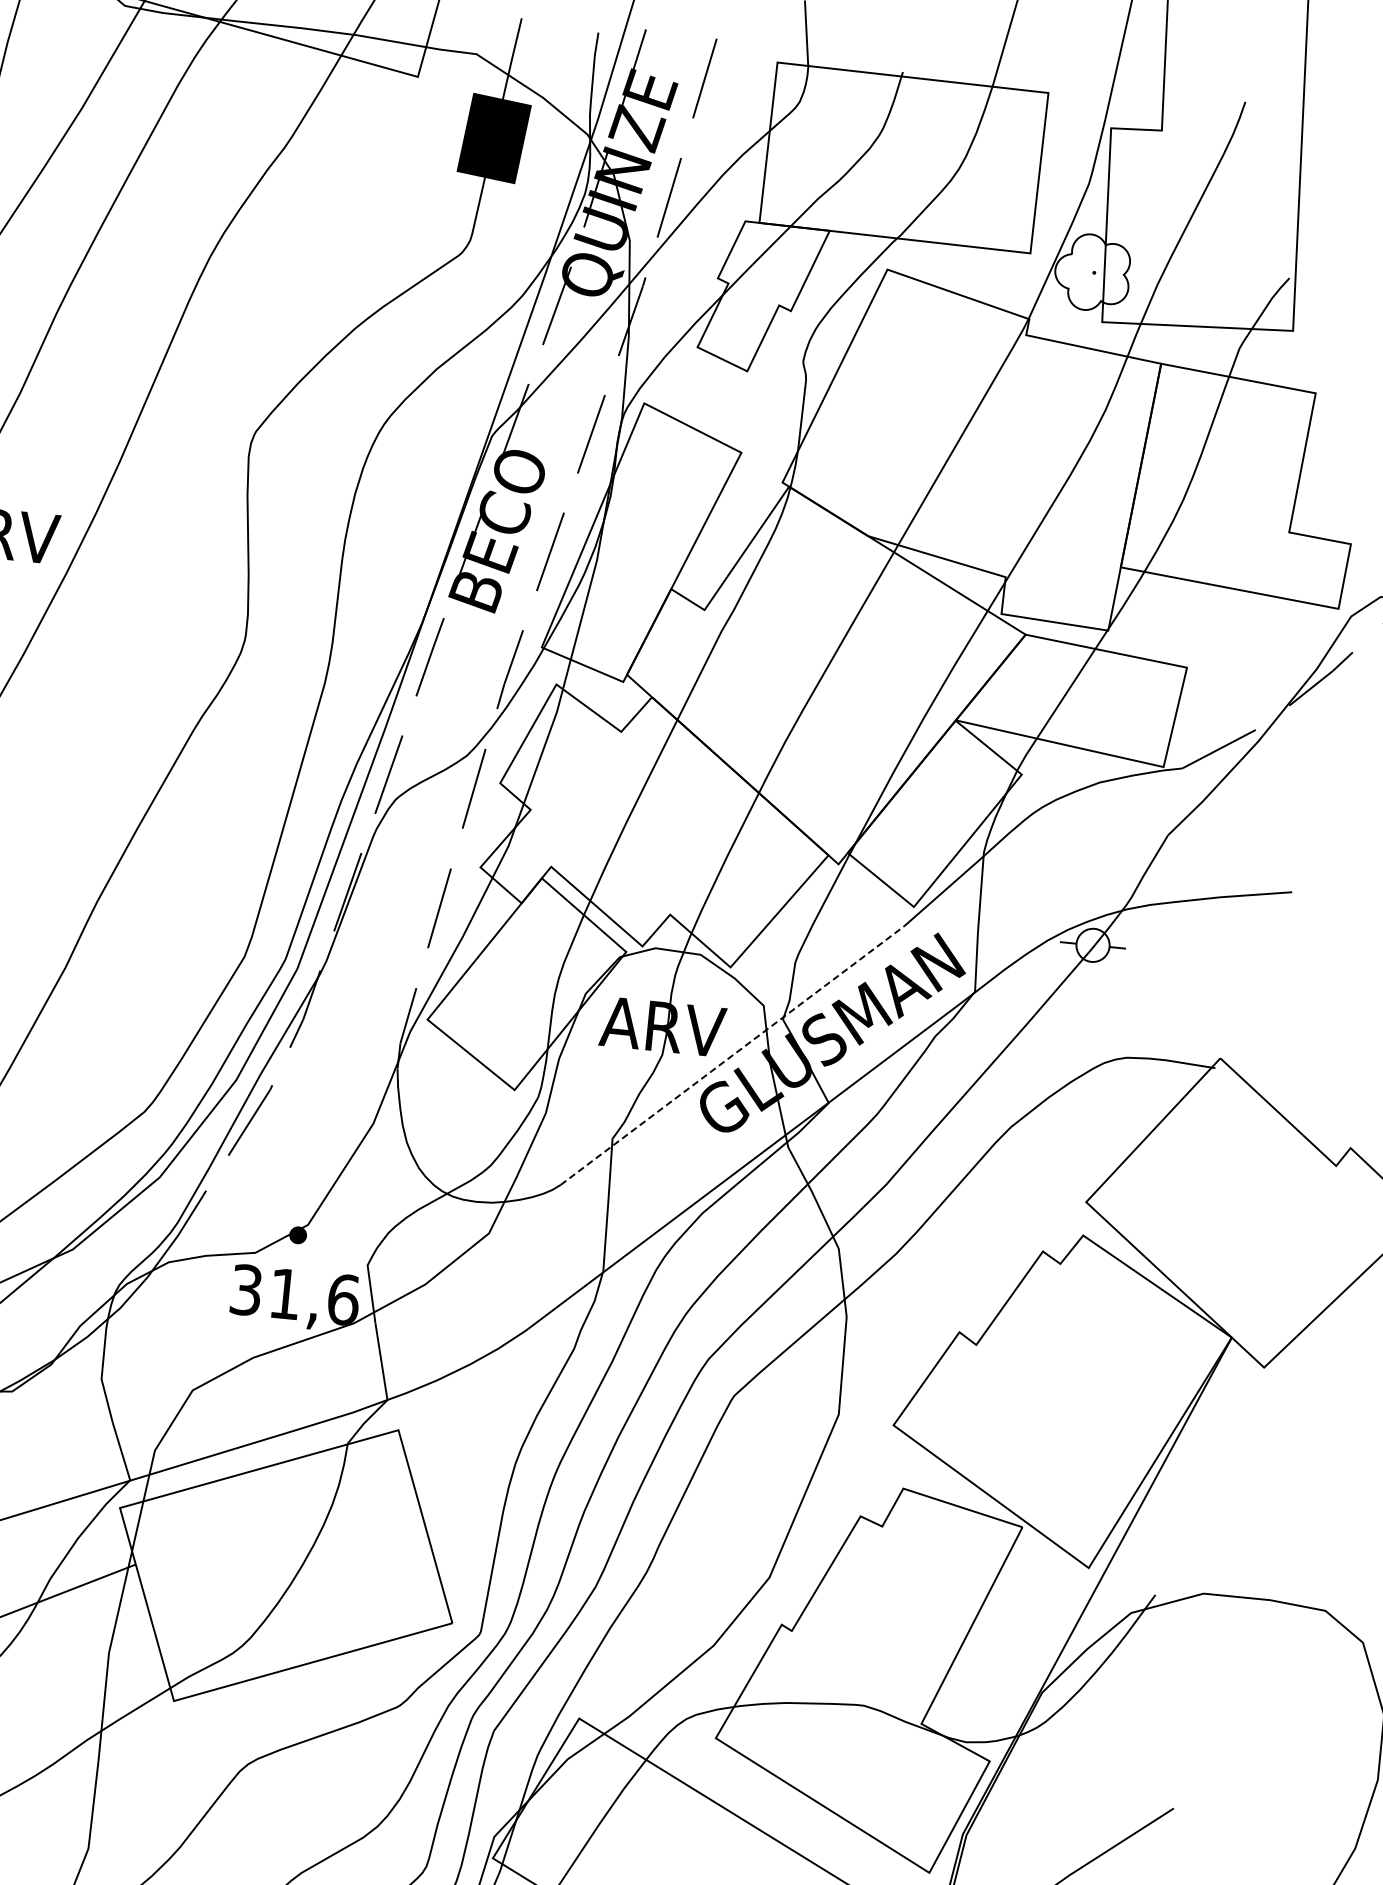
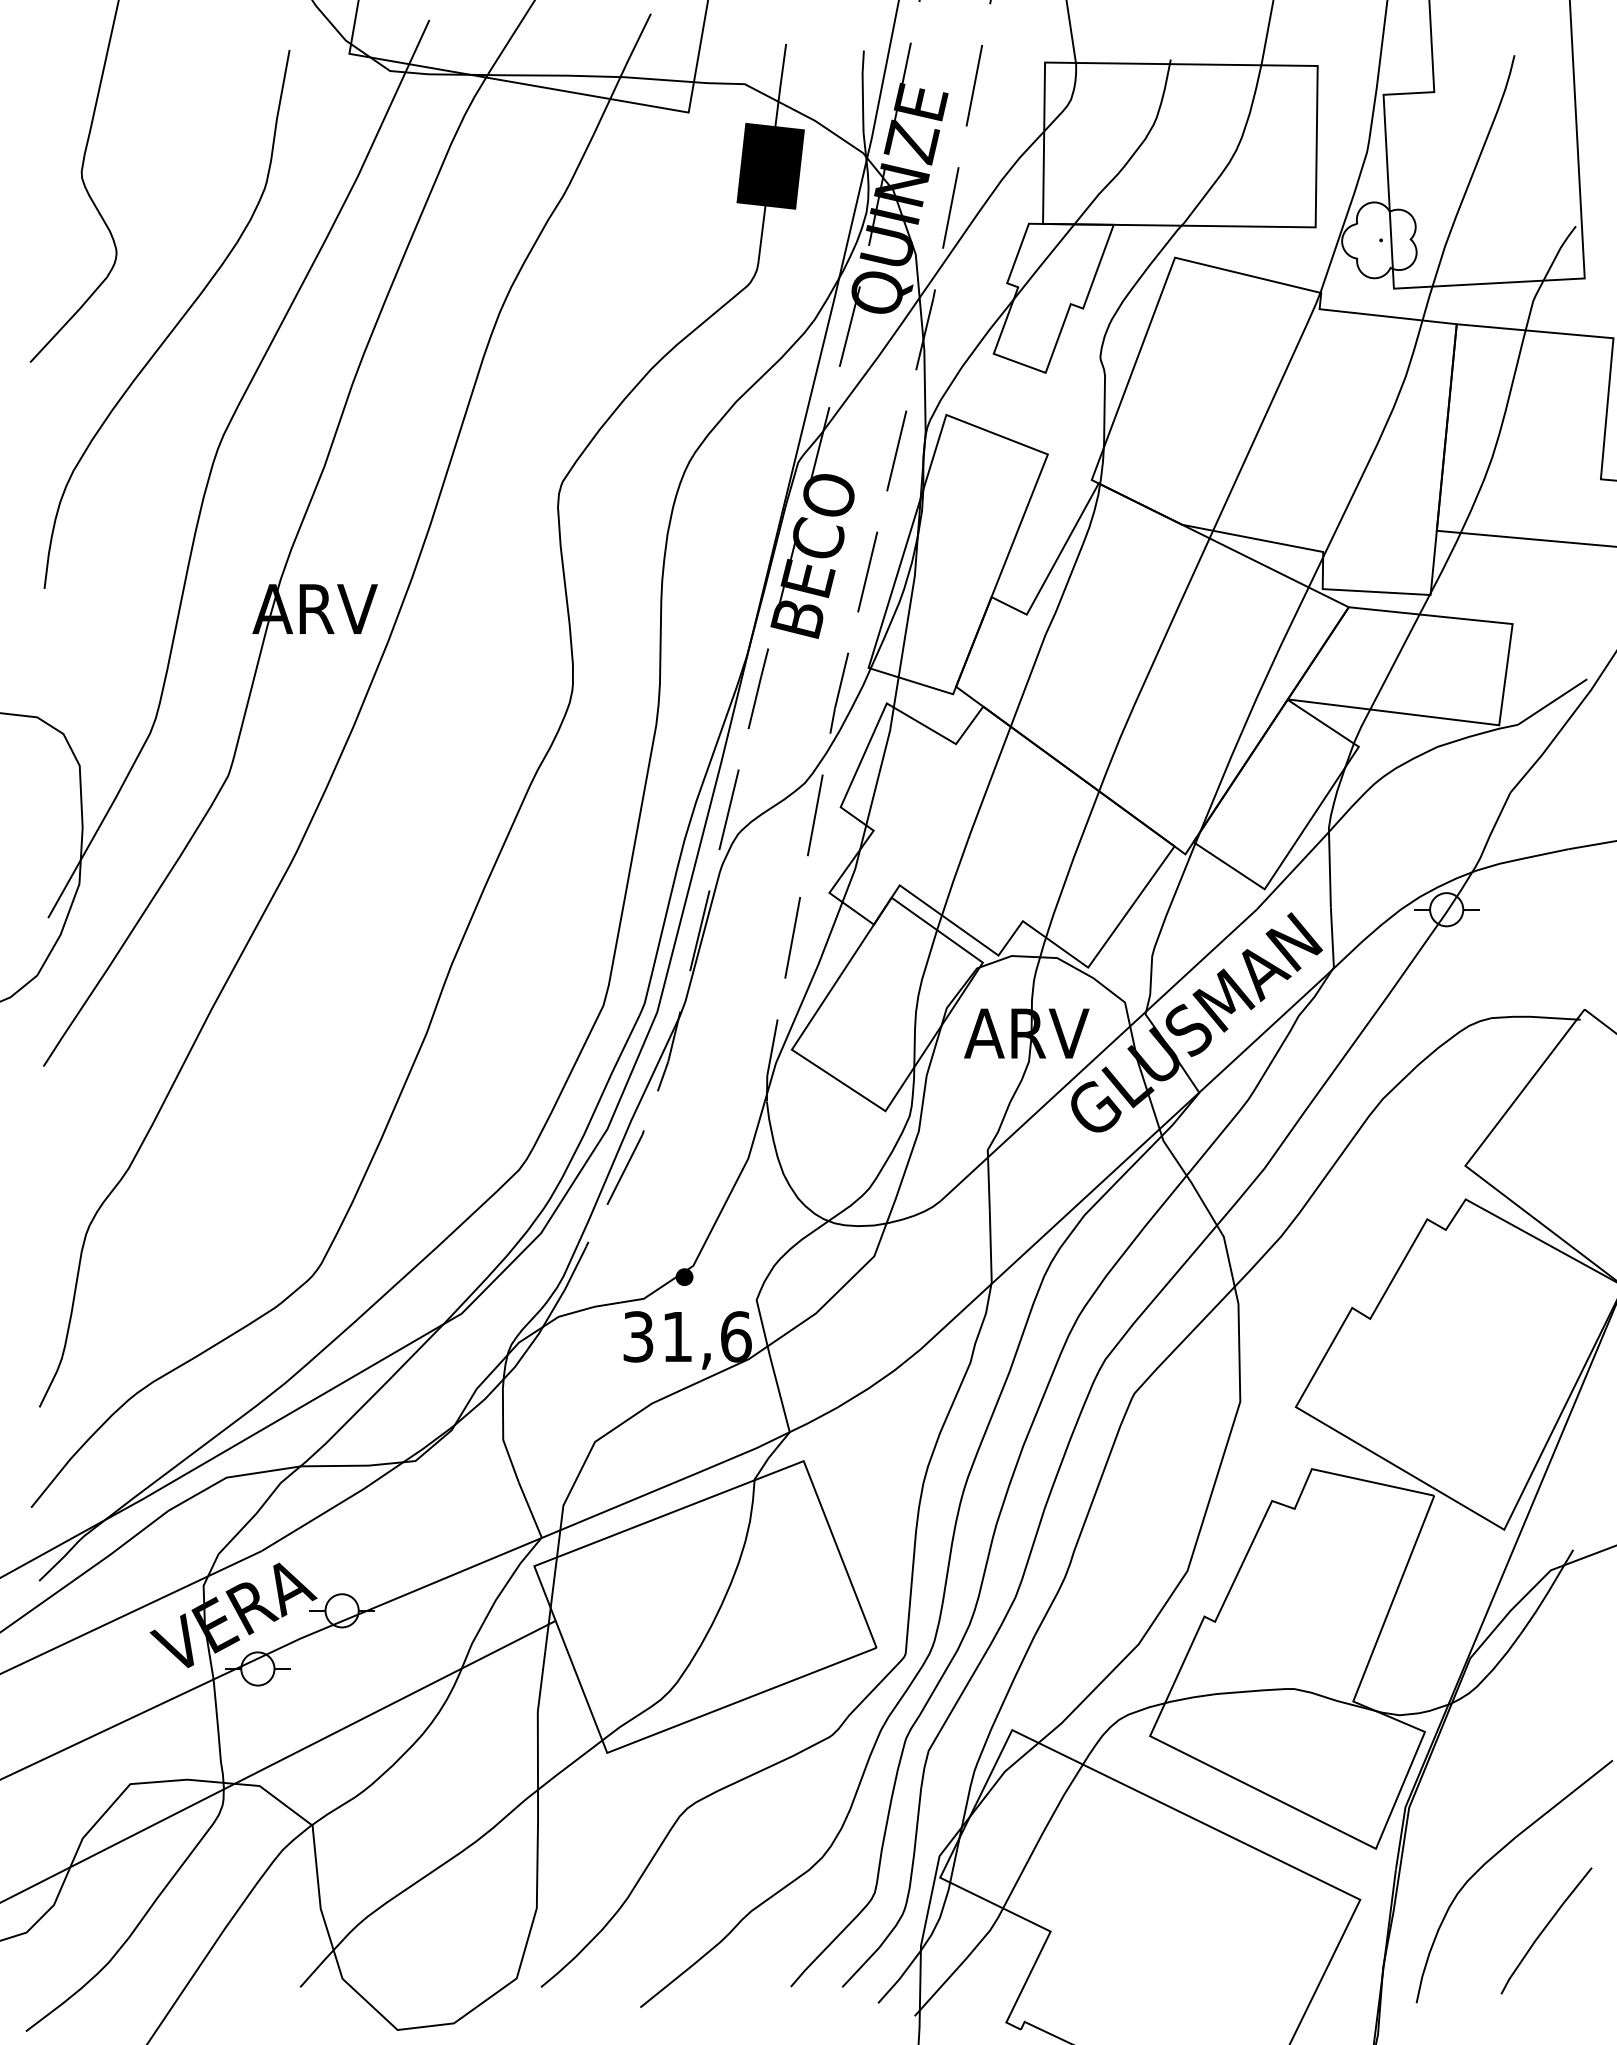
line: (732, 1055) -> (1098, 1055), dashed -> solid

